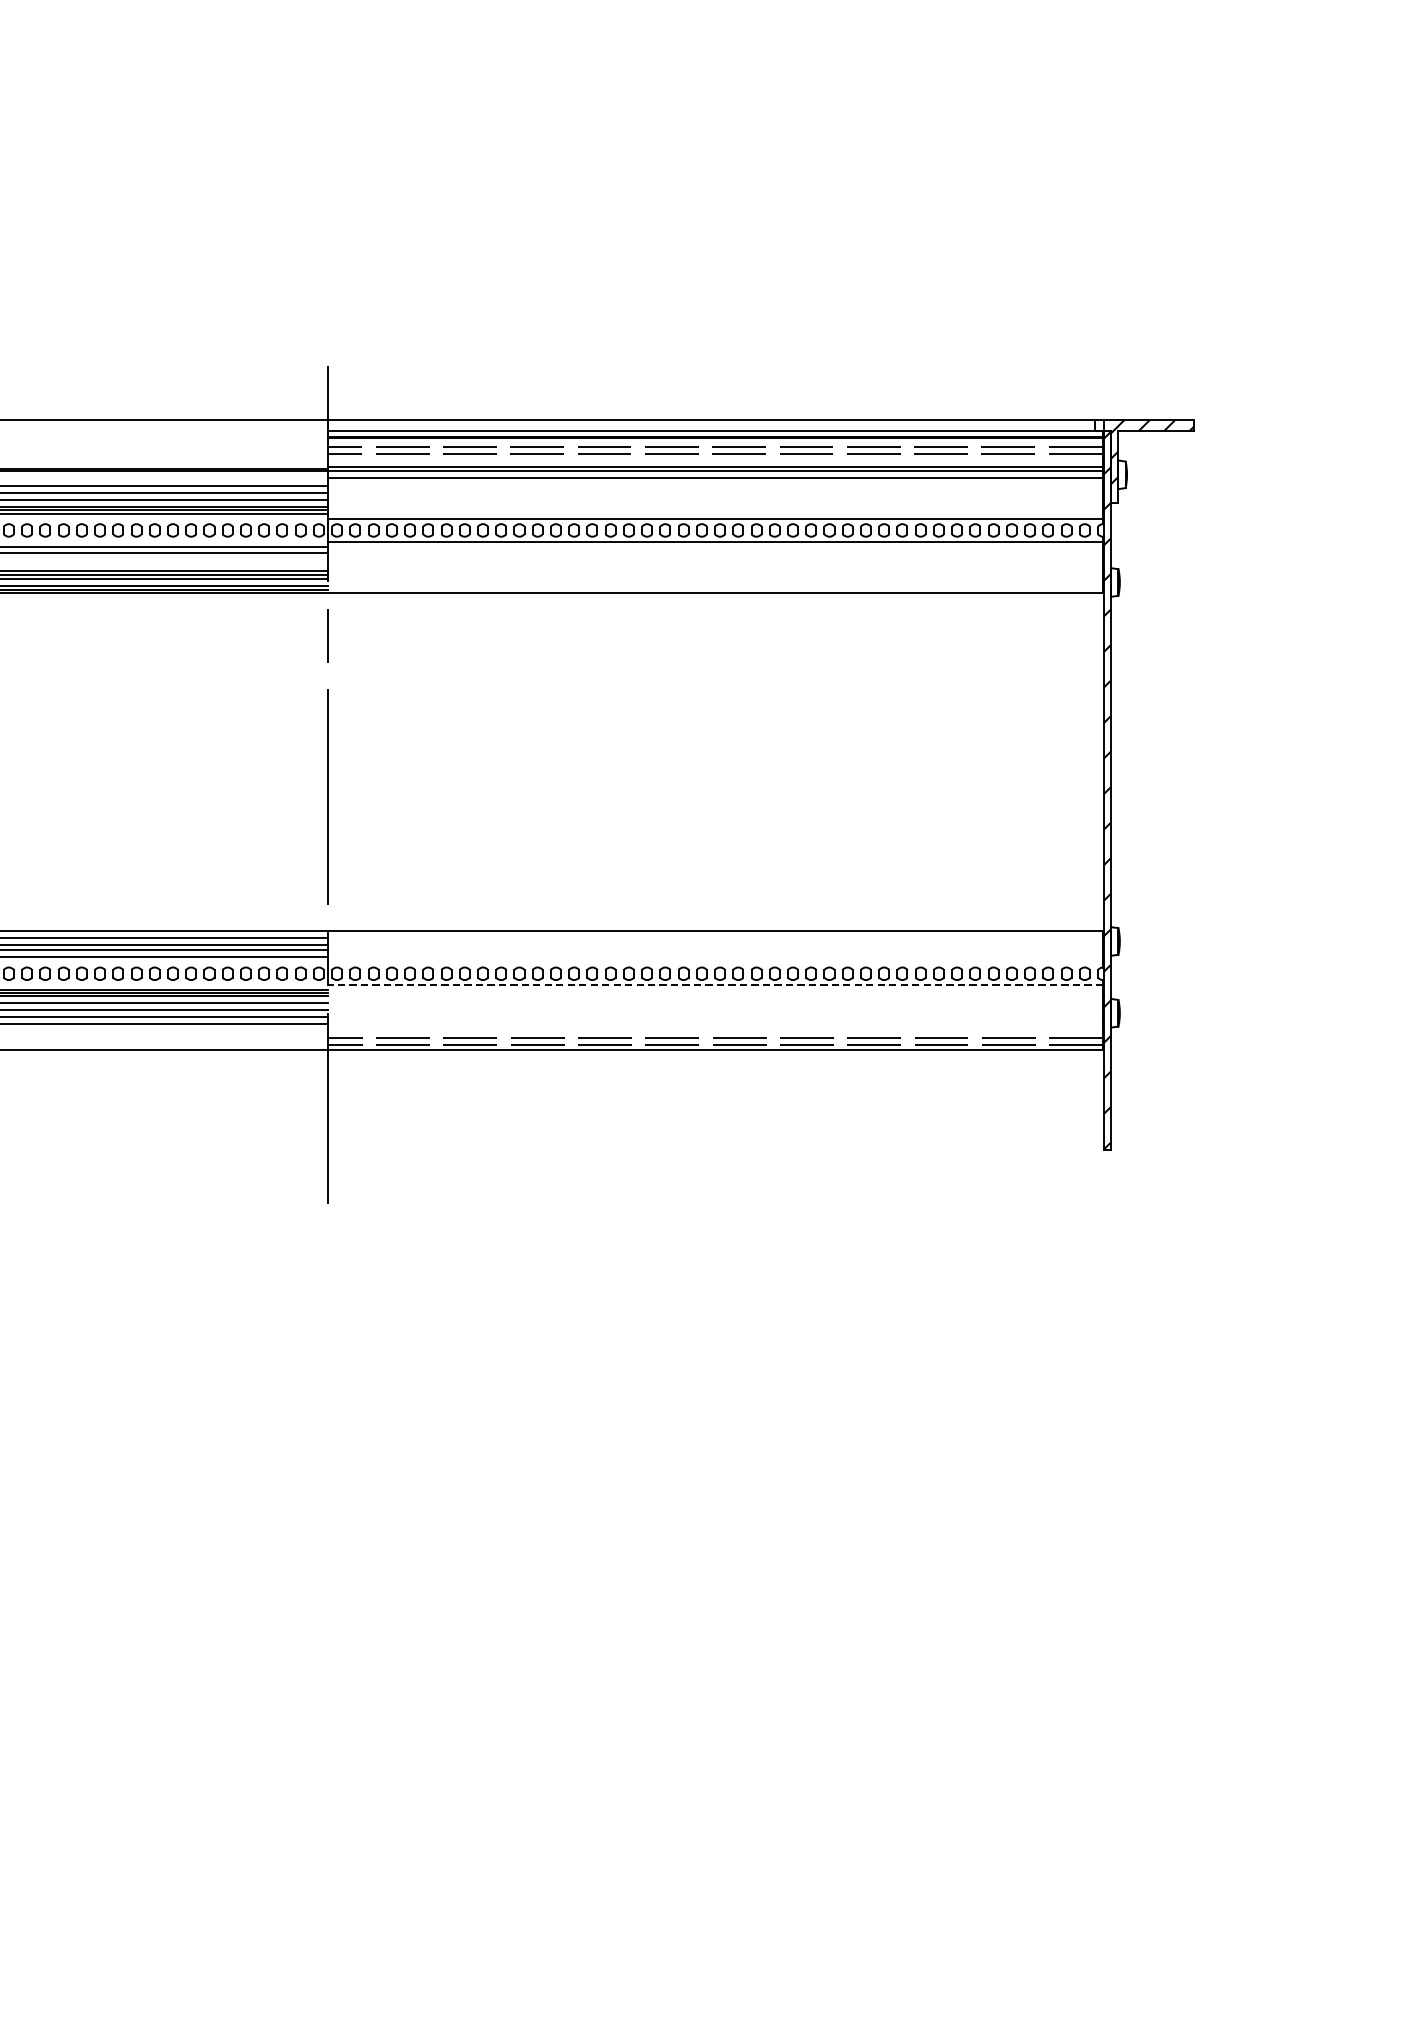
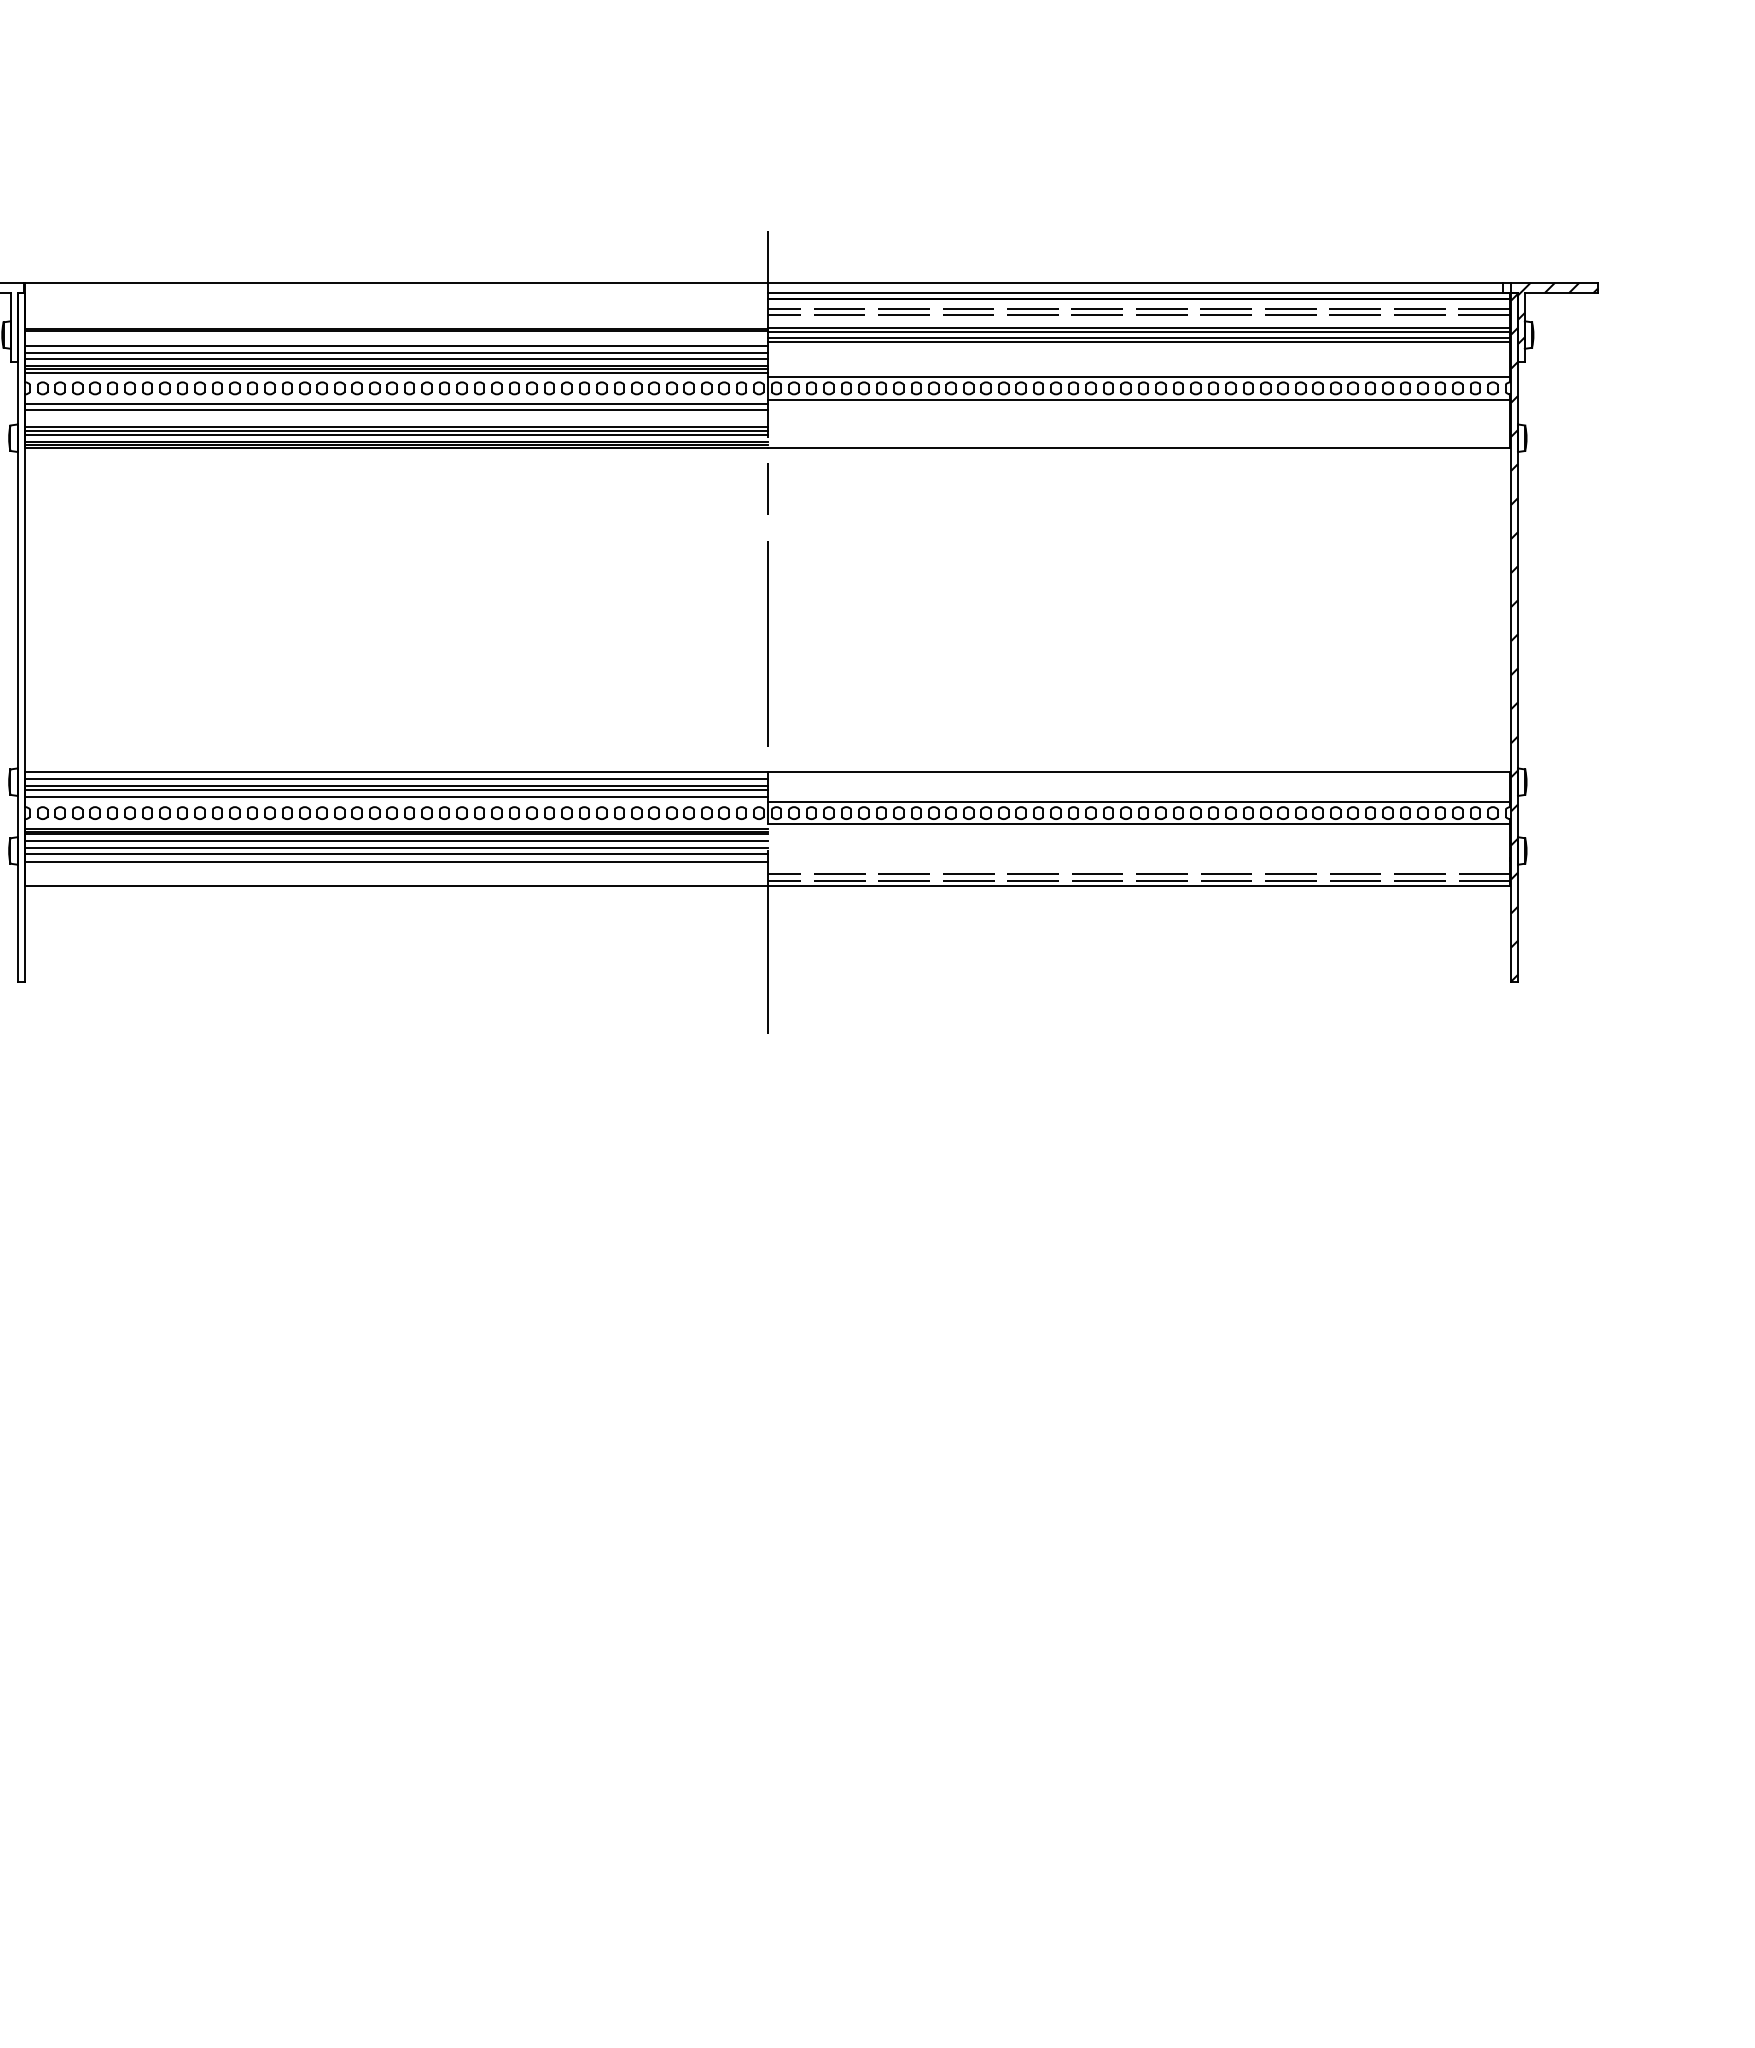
line: (714, 482) -> (1138, 342), added
line: (714, 961) -> (1138, 801), added
line: (714, 985) -> (1138, 824), dashed -> solid

